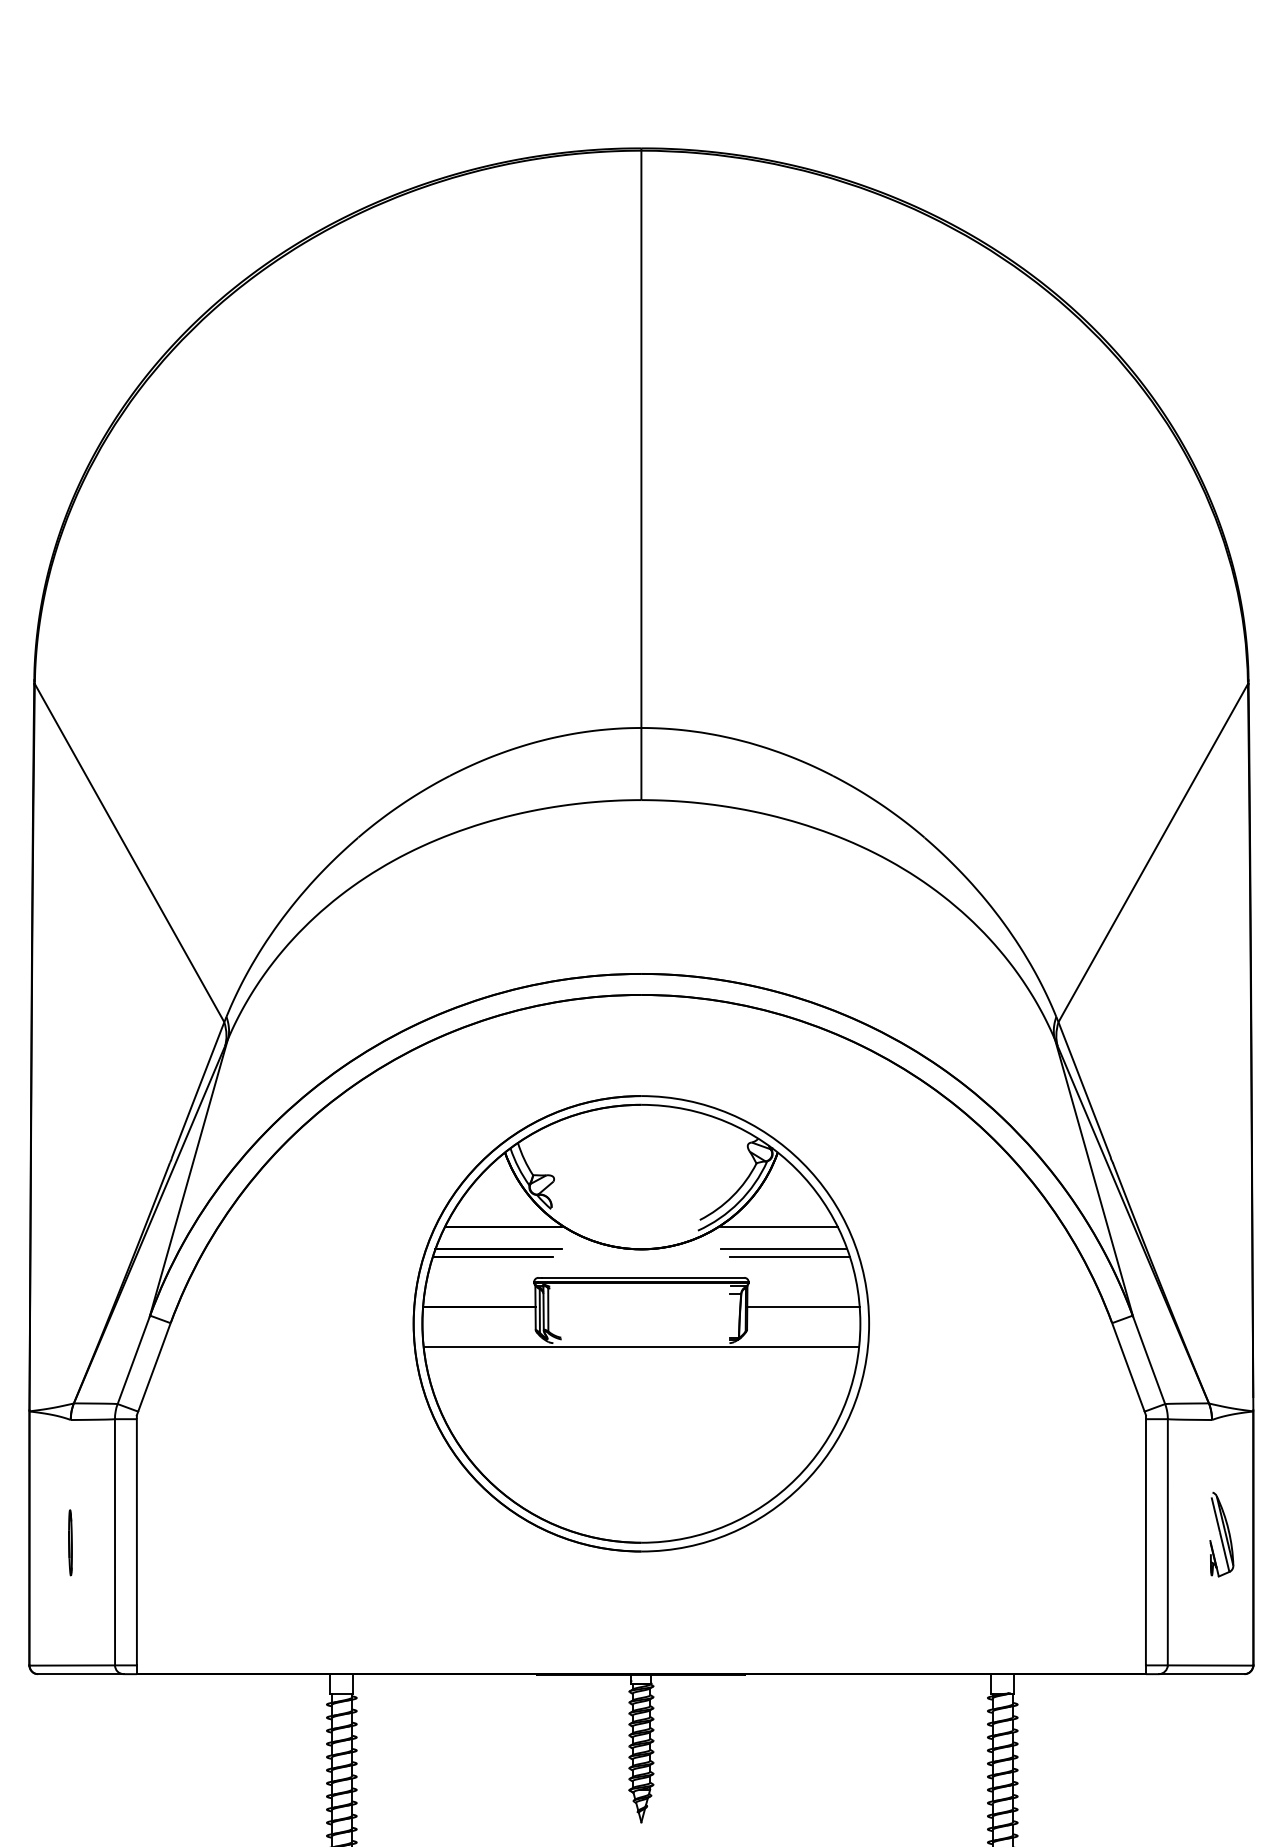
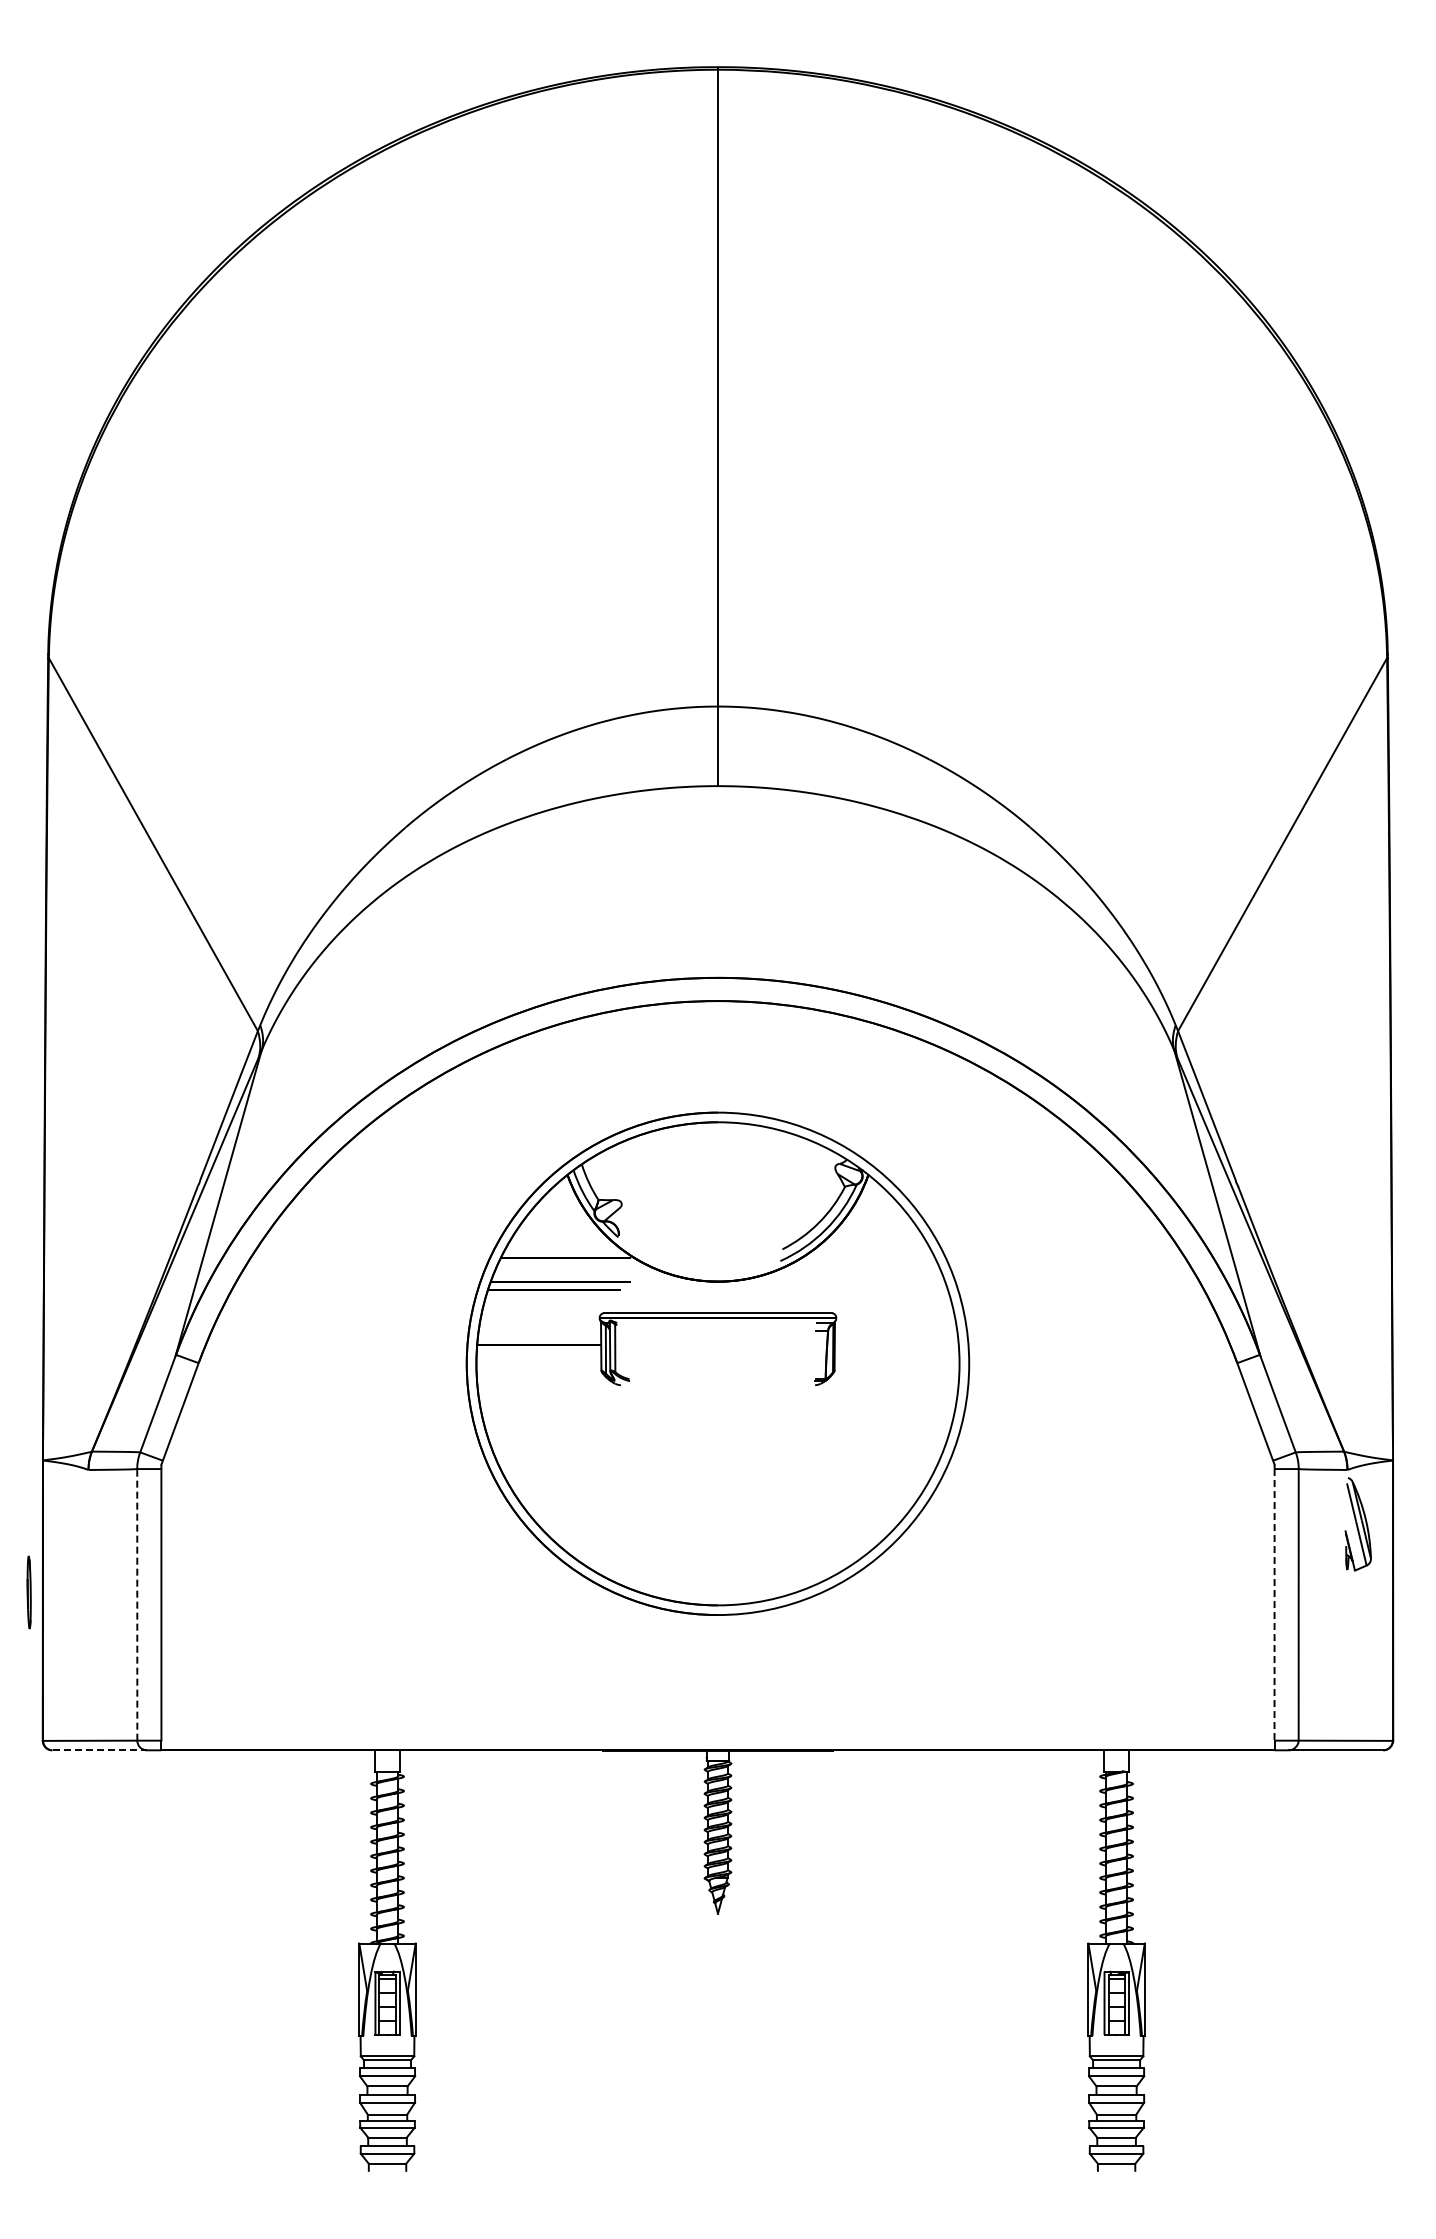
line: (779, 1227) -> (870, 1257), removed
line: (784, 1249) -> (875, 1281), removed
line: (789, 1256) -> (881, 1289), removed
line: (803, 1307) -> (896, 1345), removed
line: (640, 1347) -> (717, 1389), removed
part: (1221, 1534) -> (1357, 1524), moved
line: (115, 1541) -> (137, 1604), solid -> dashed
line: (1145, 1541) -> (1274, 1604), solid -> dashed
part: (69, 1542) -> (28, 1592), moved
line: (81, 1674) -> (100, 1750), solid -> dashed

